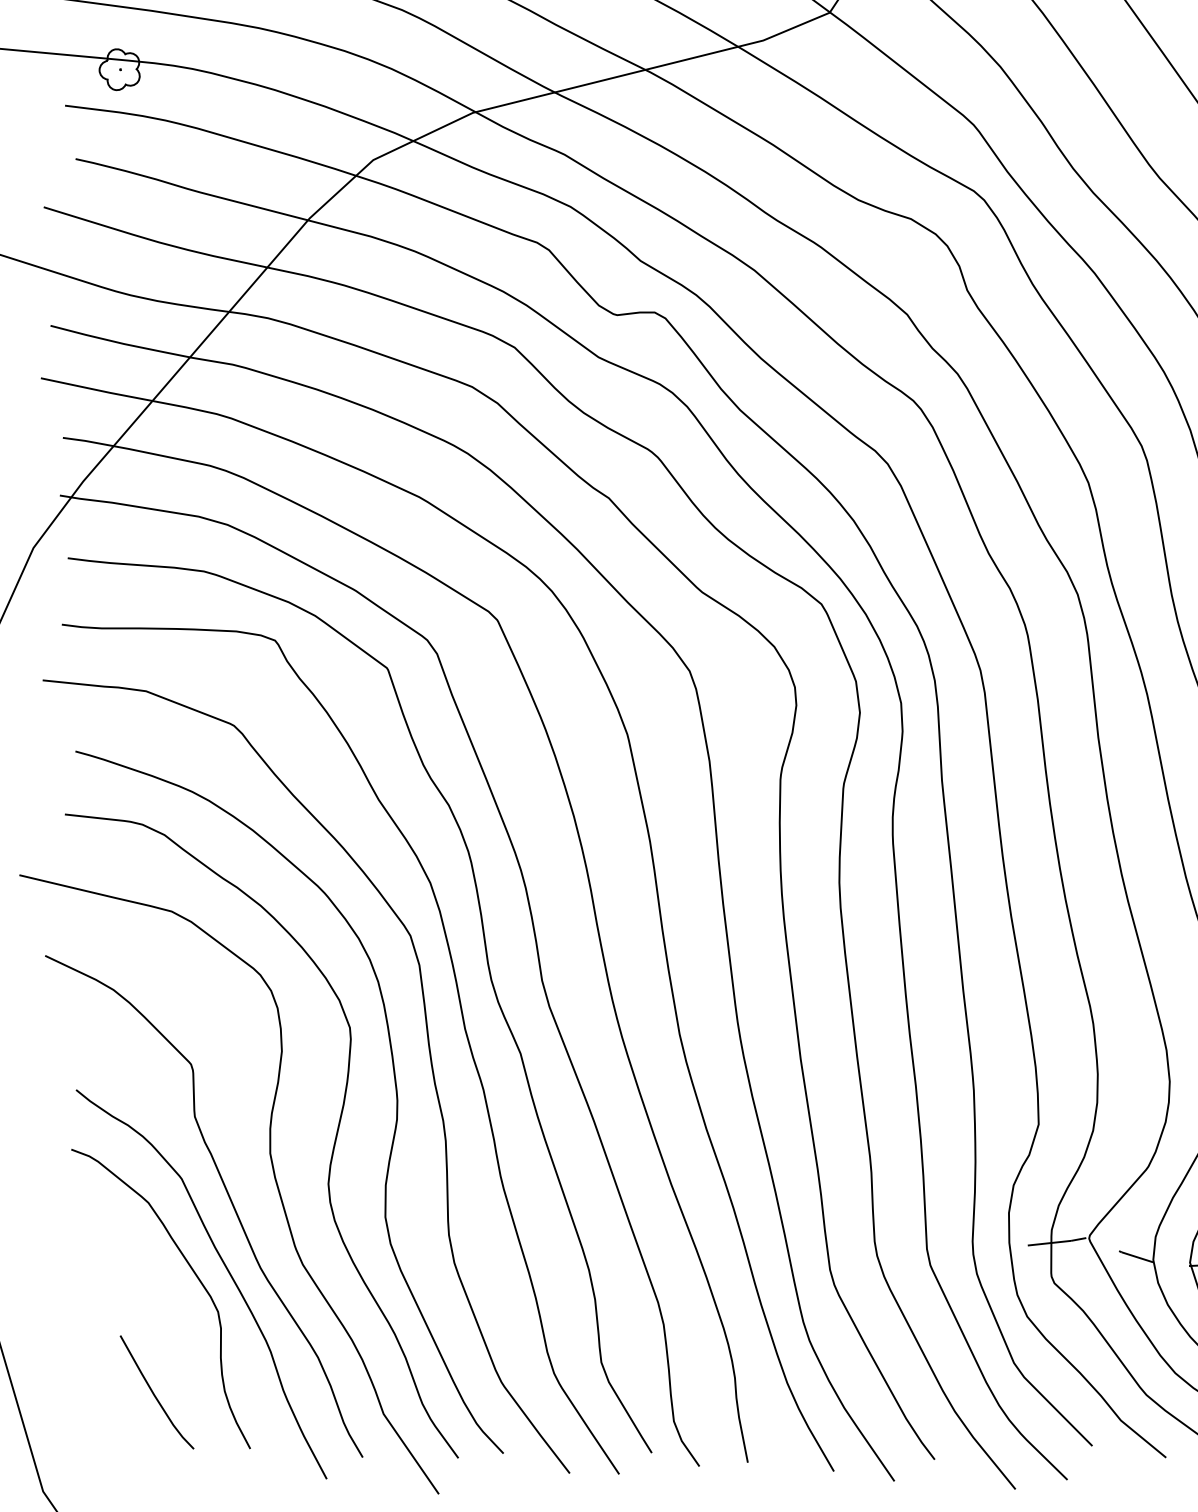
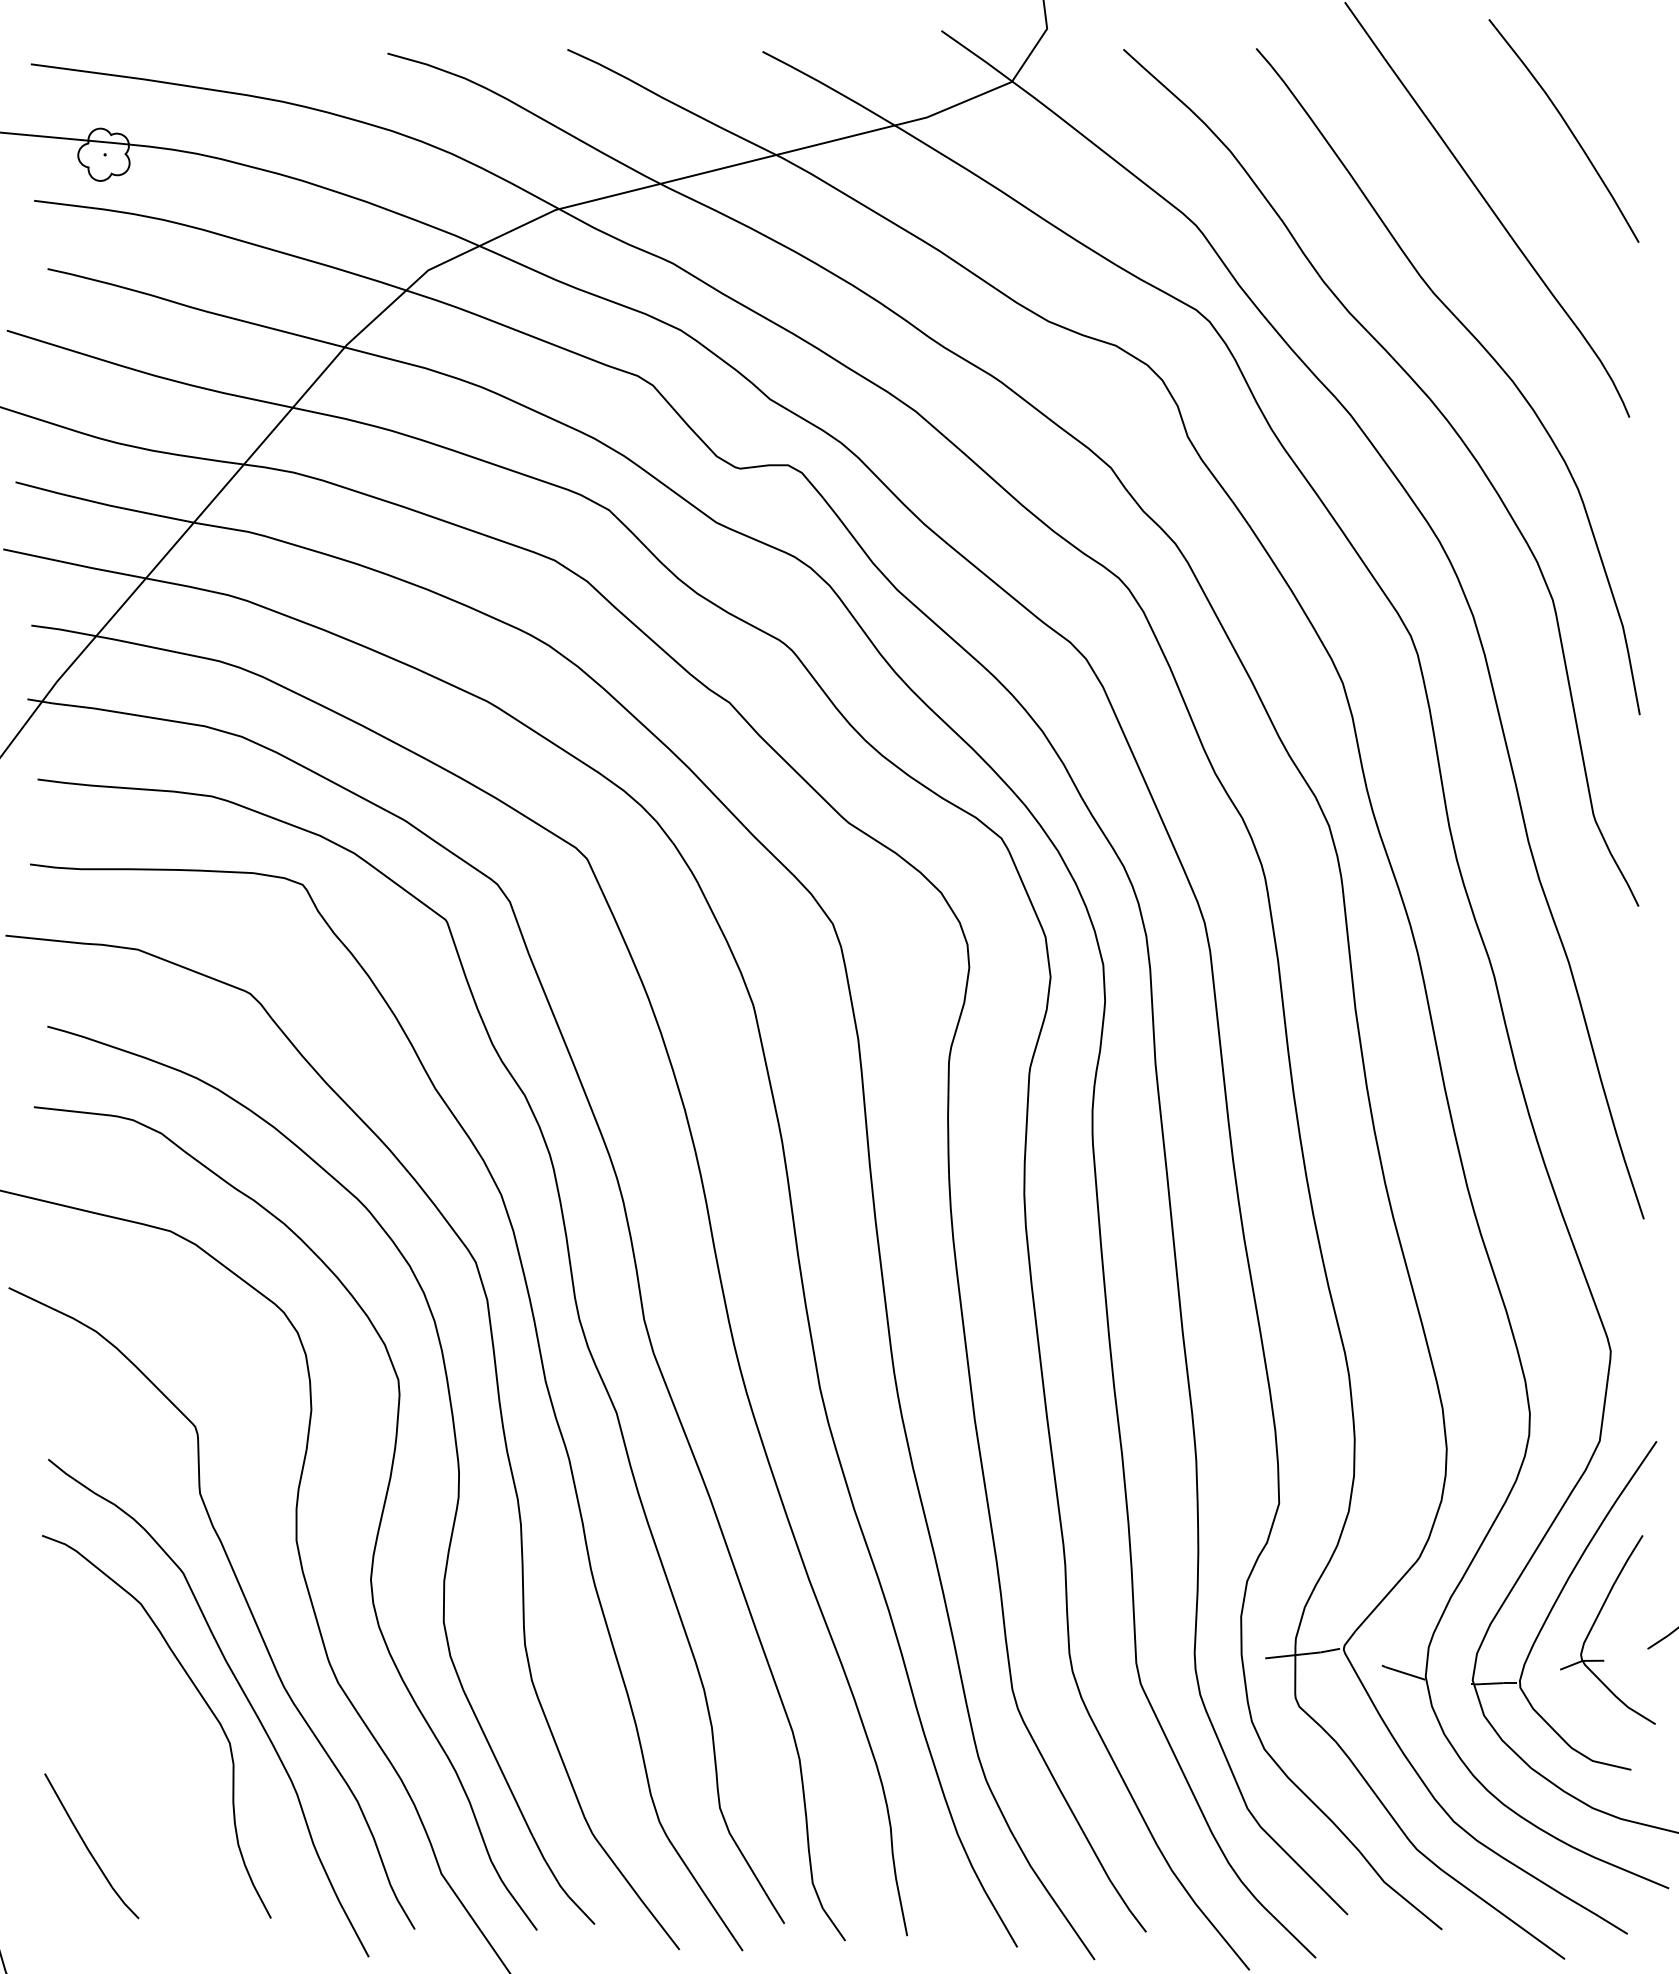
curve: (154, 1394) -> (88, 1848), moved

